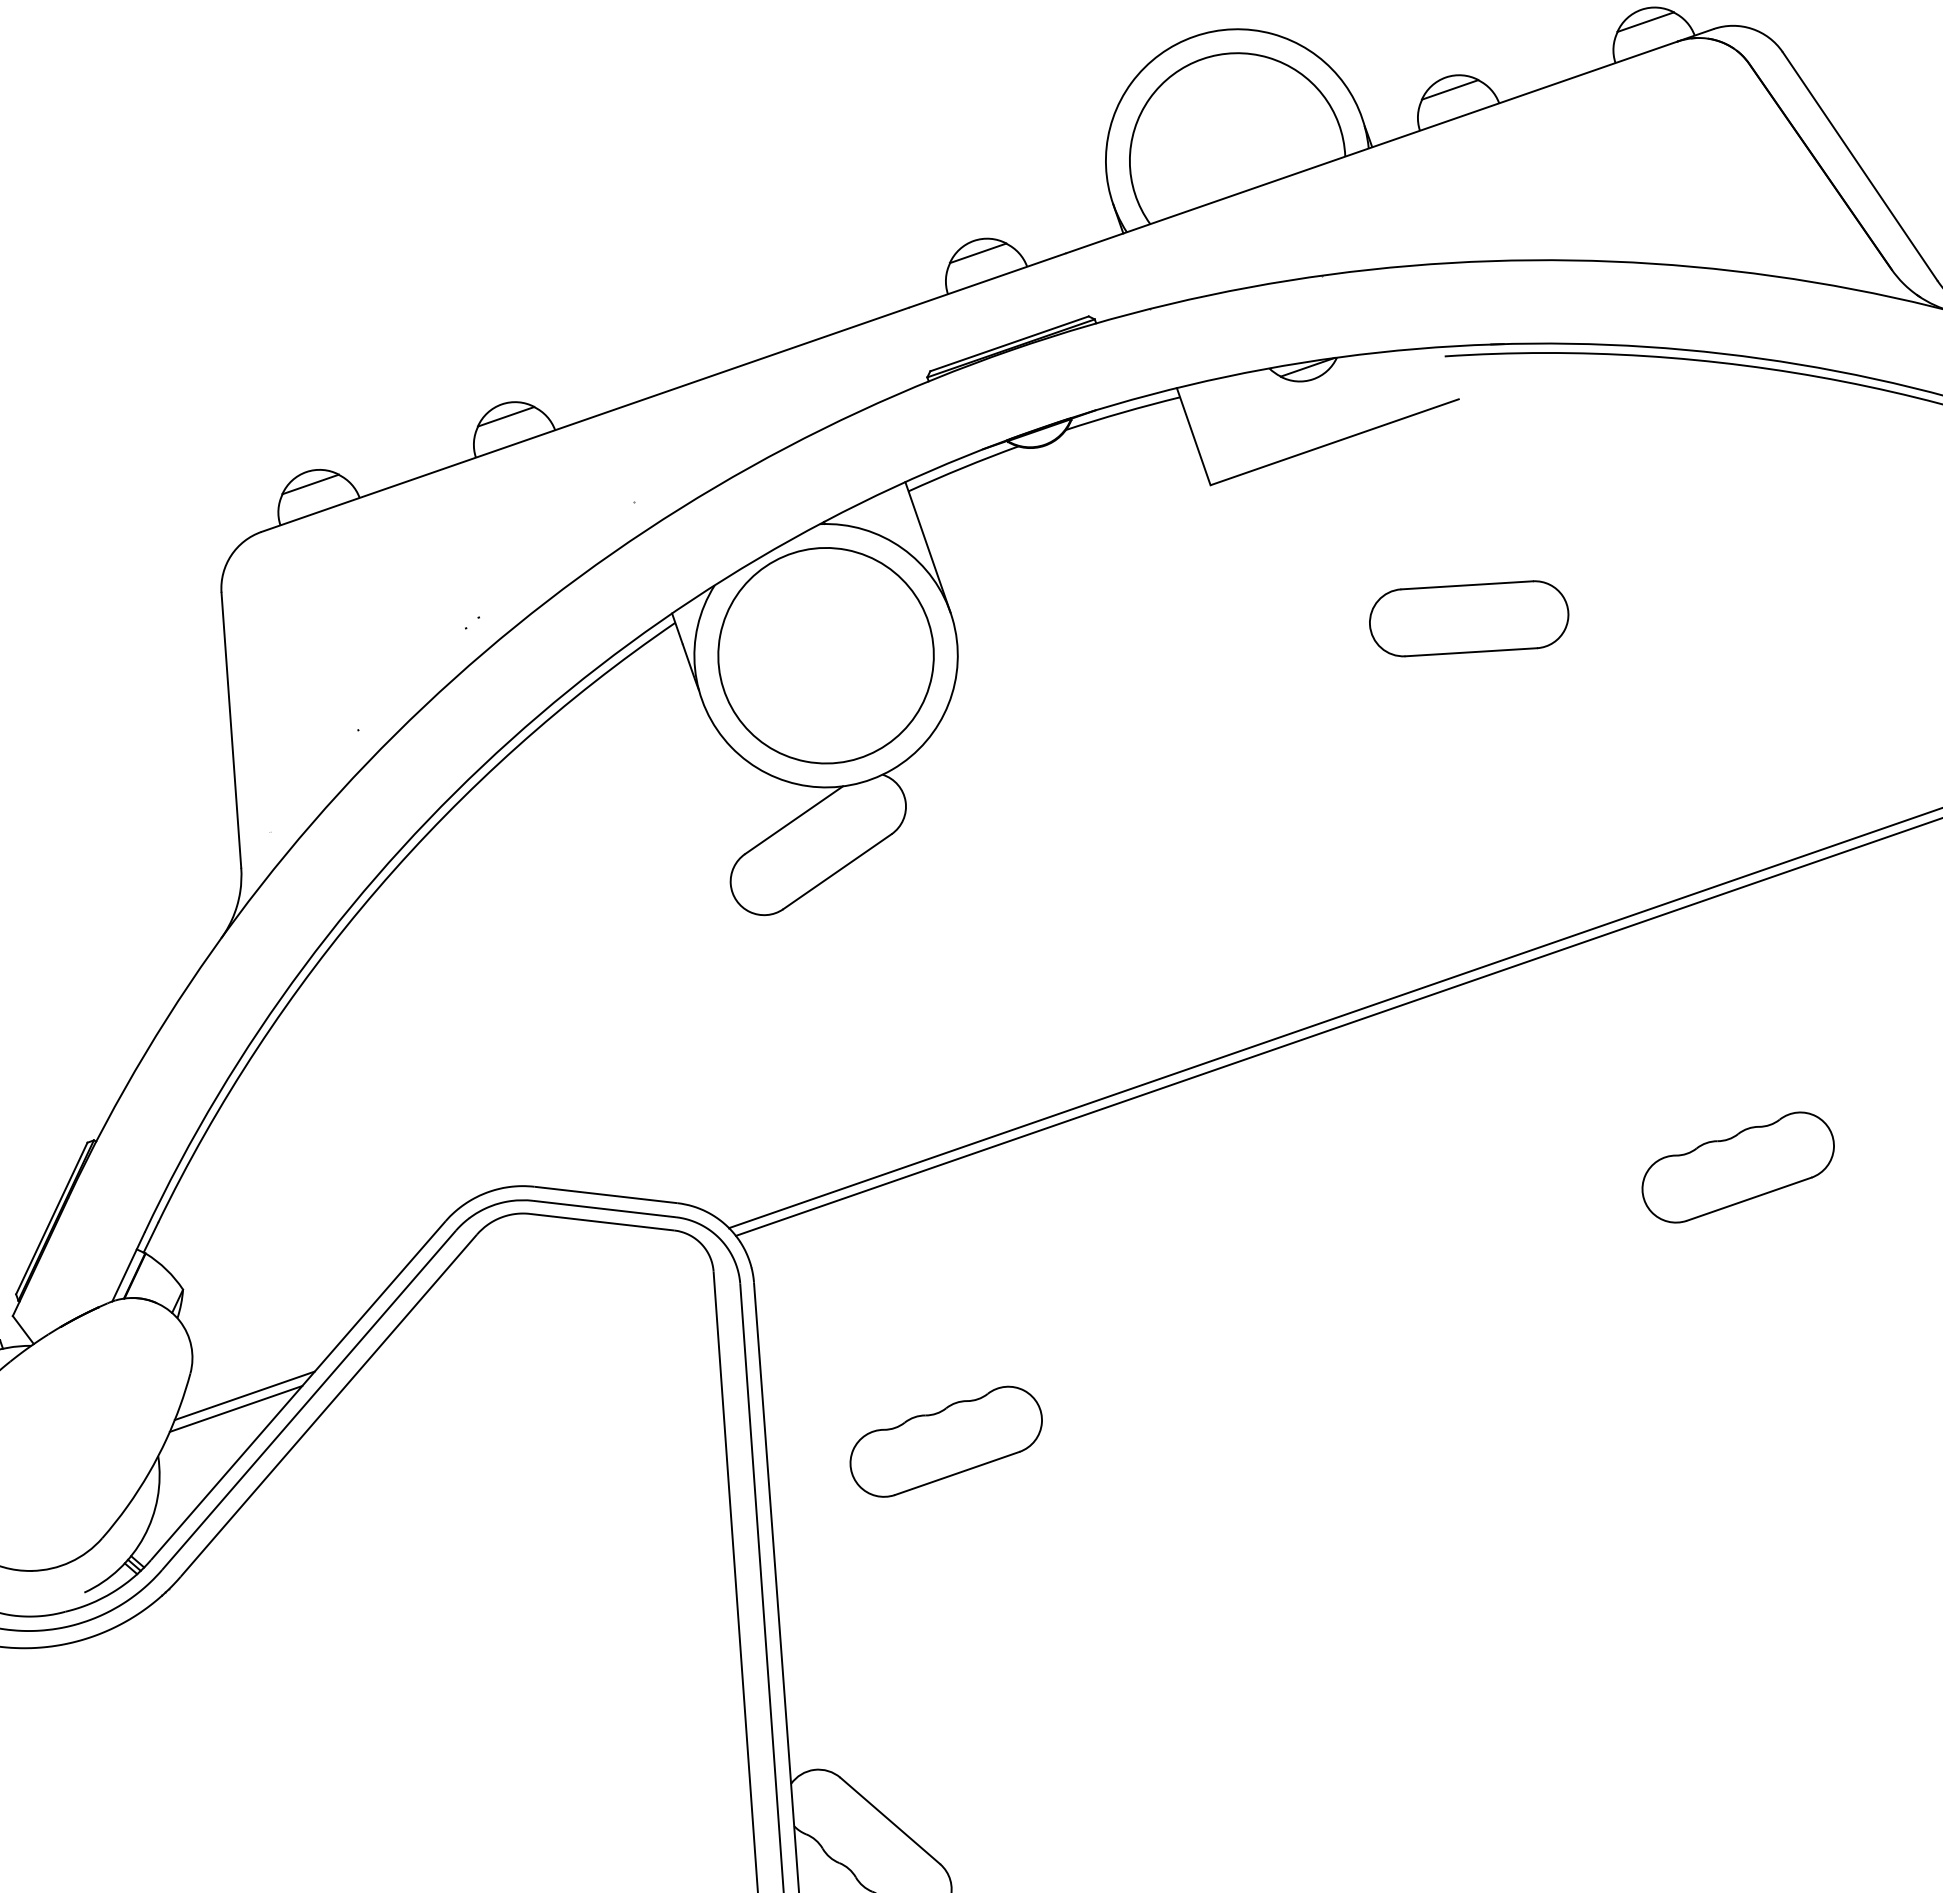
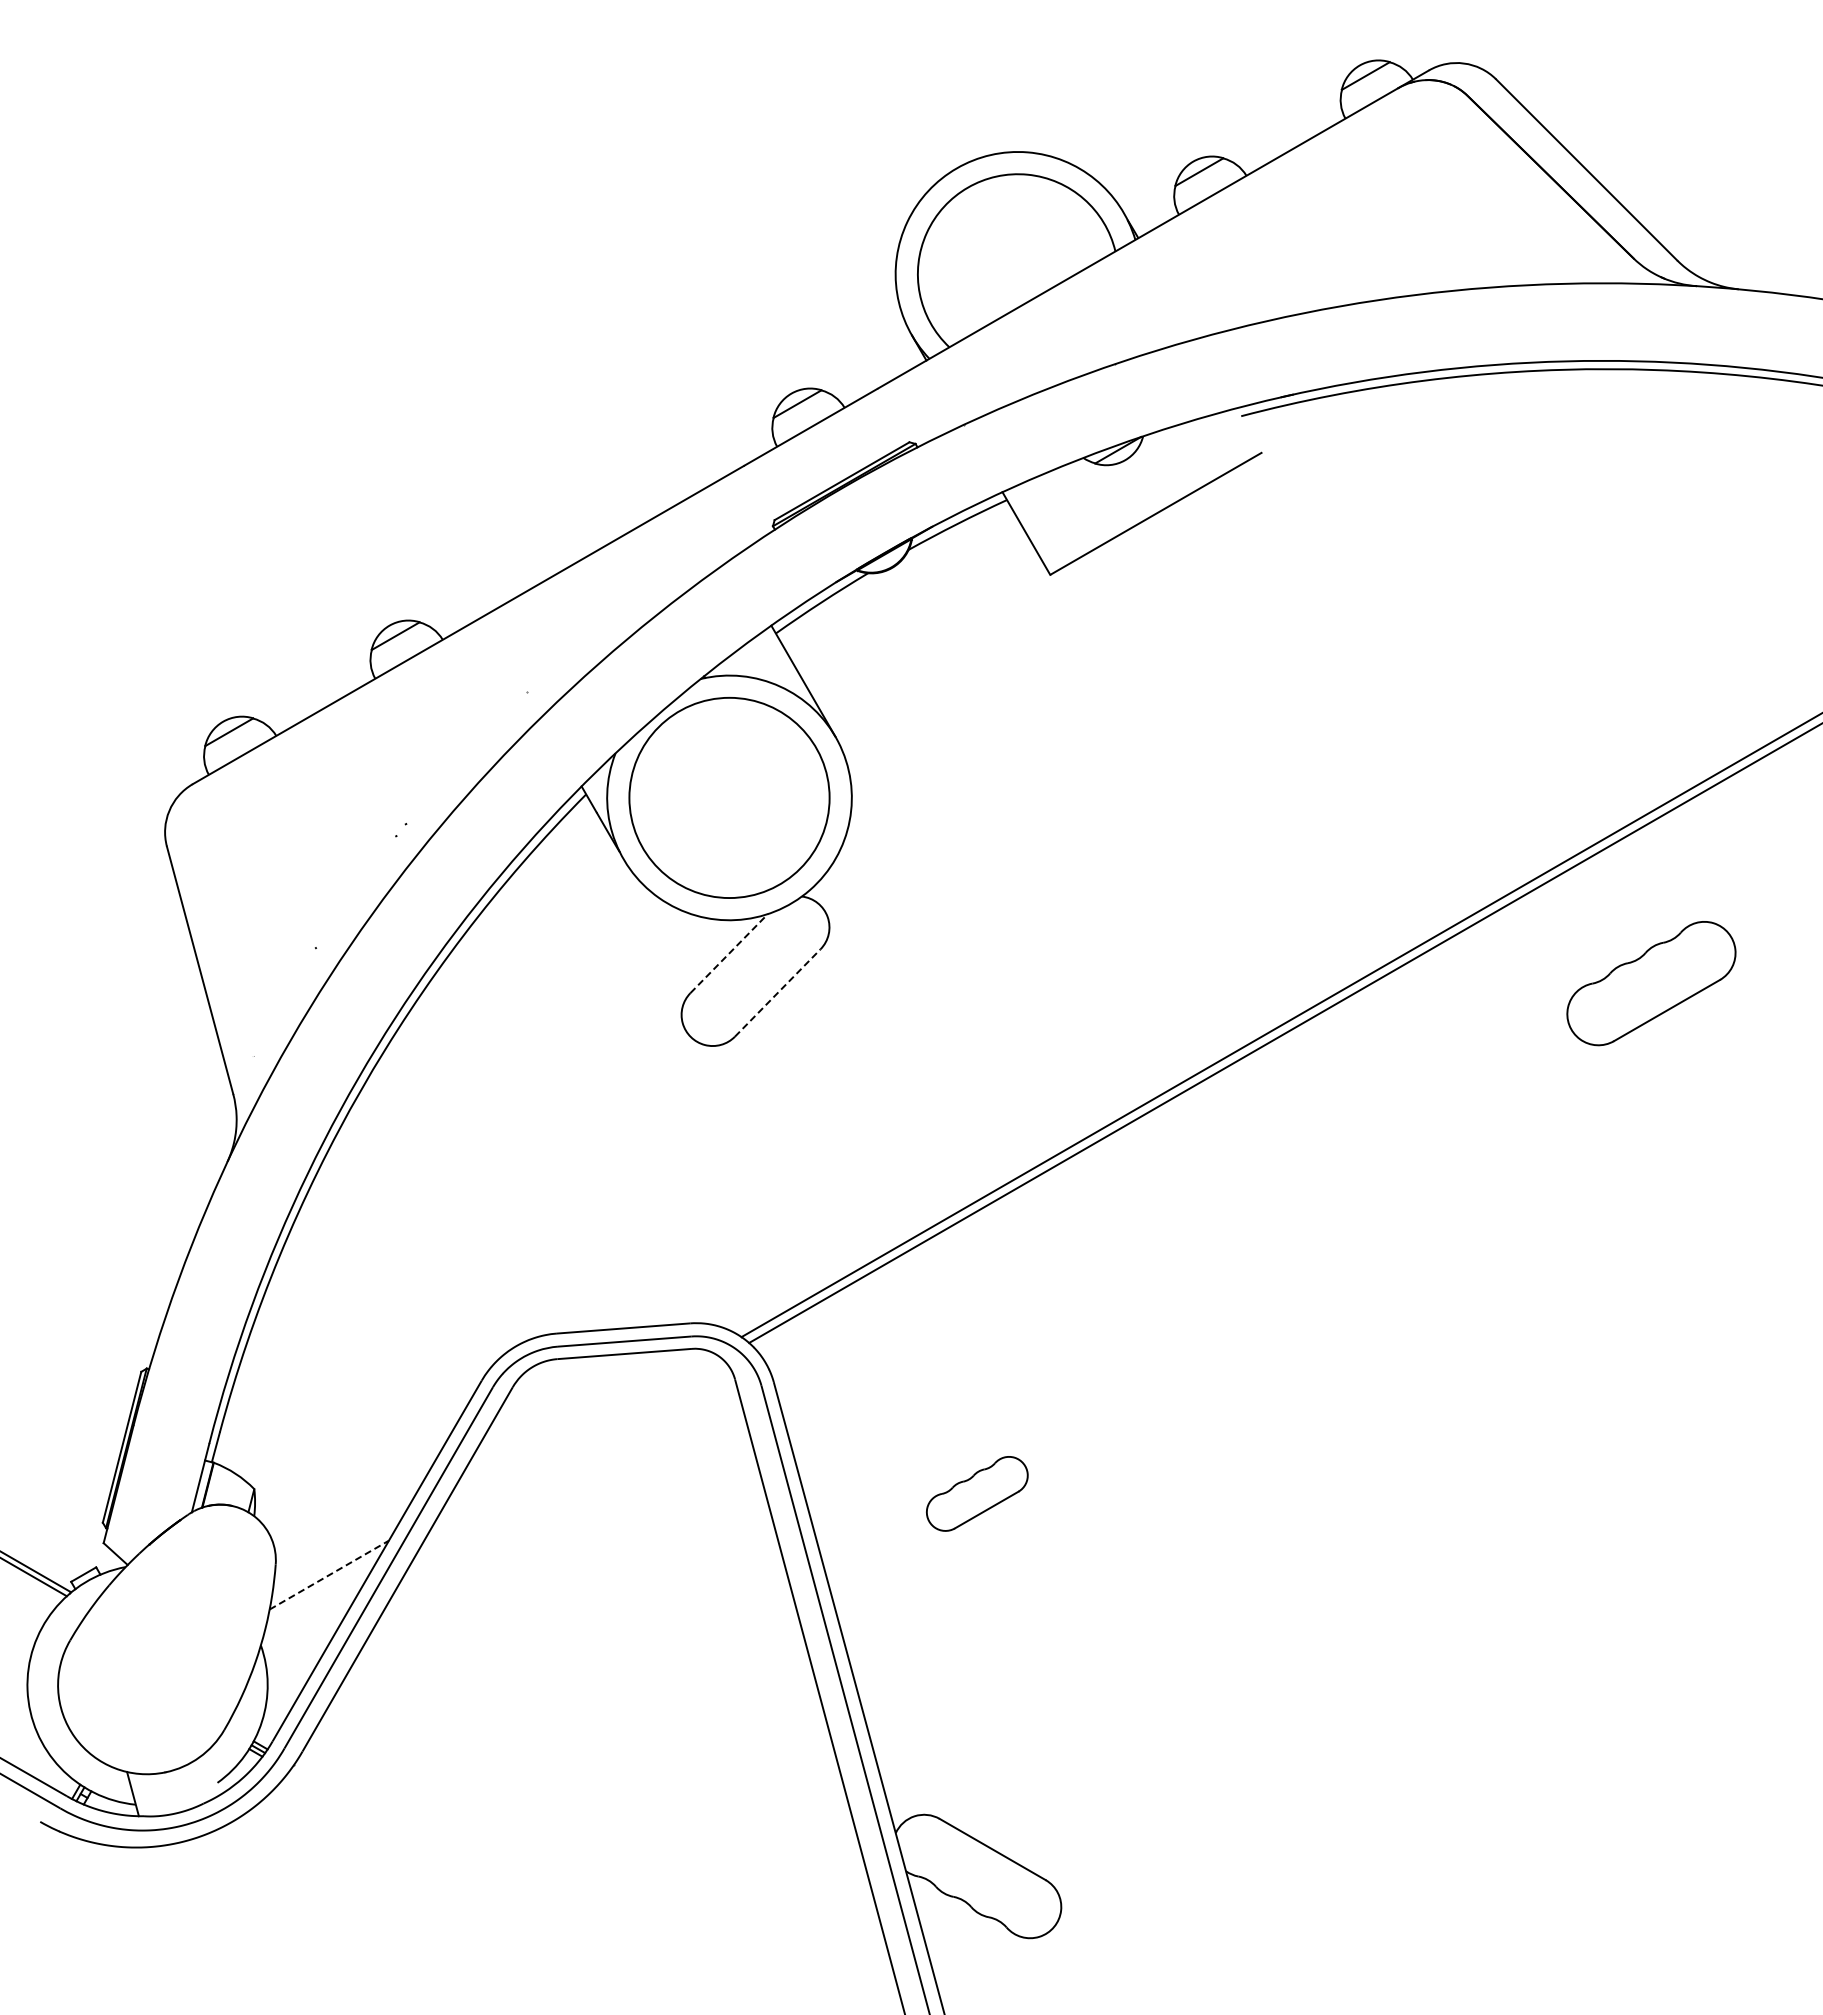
part: (1469, 618) -> (1309, 651), removed
line: (794, 820) -> (729, 953), solid -> dashed
line: (838, 871) -> (778, 992), solid -> dashed
part: (1738, 1167) -> (1651, 983), moved
line: (244, 1396) -> (329, 1575), solid -> dashed
line: (235, 1408) -> (323, 1588), removed
part: (946, 1441) -> (977, 1493), size x0.6

